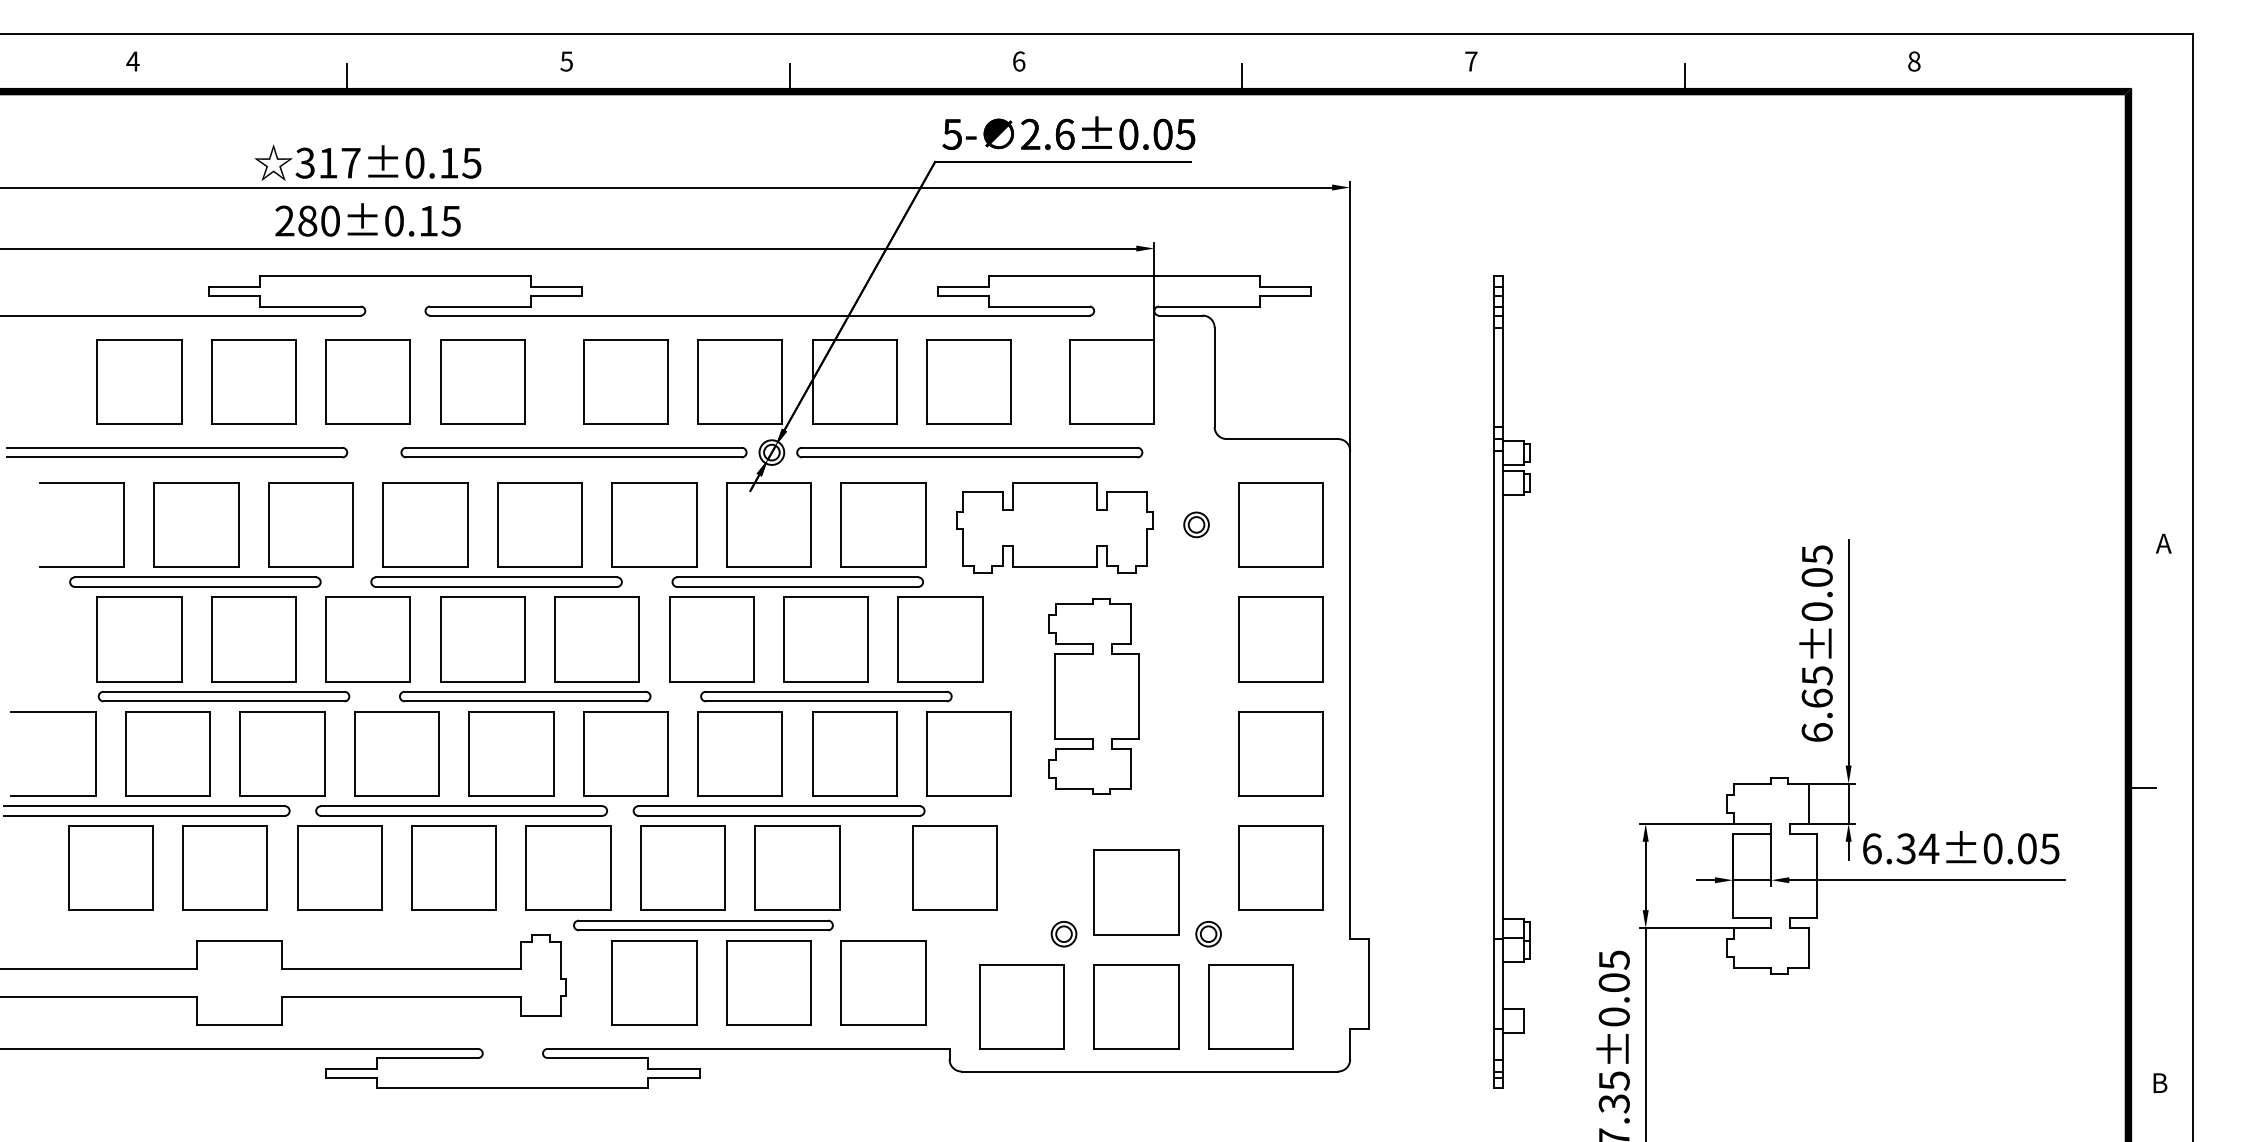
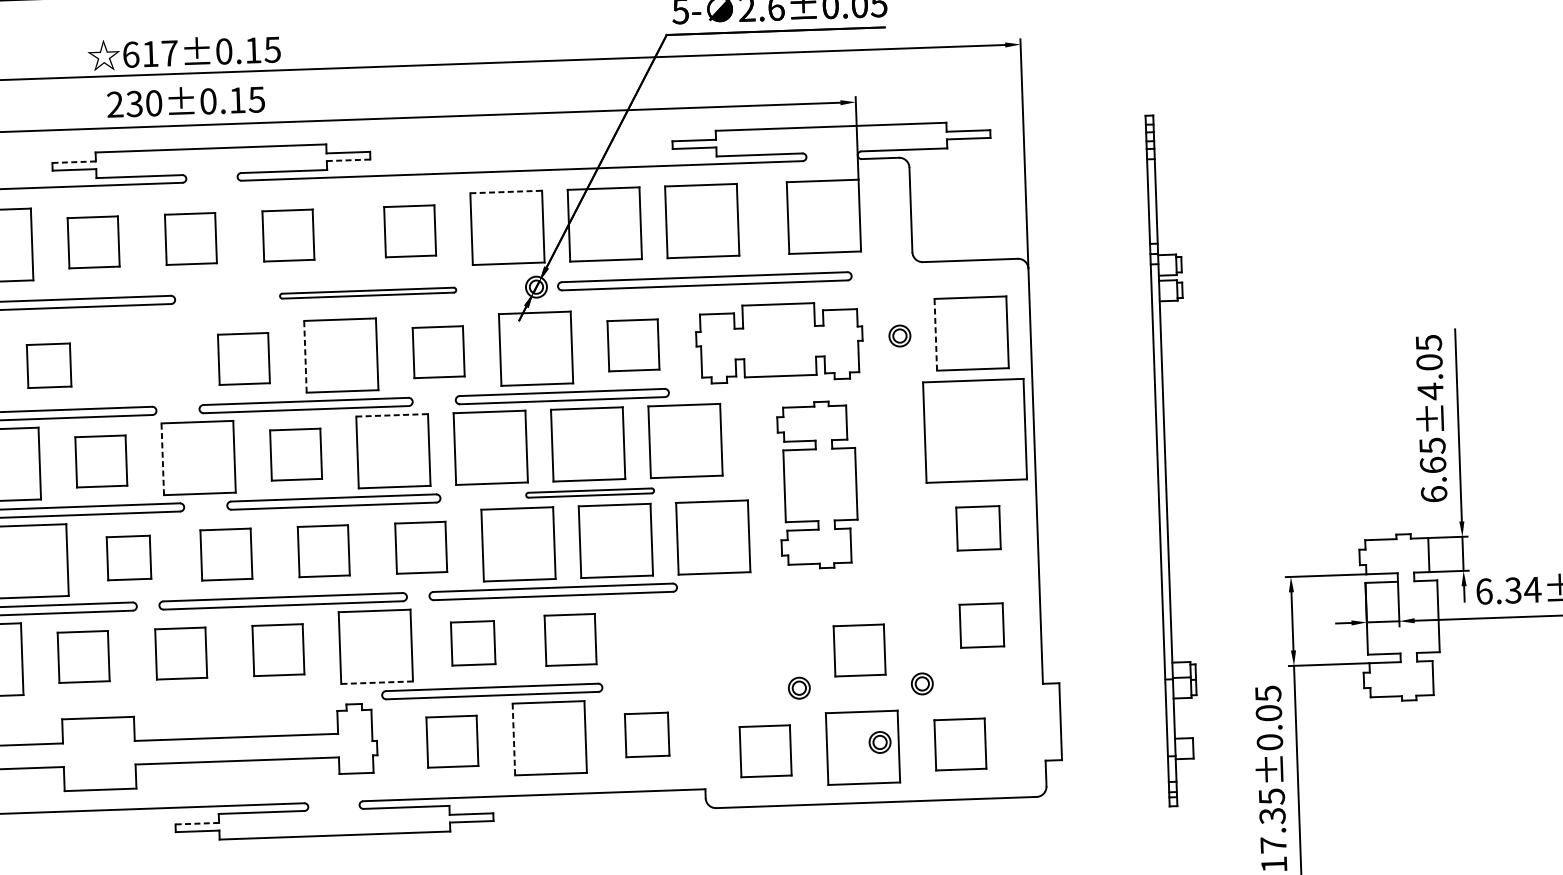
text: (305, 162) -> (131, 54), 317±0.15 -> 617±0.15
text: (307, 220) -> (134, 103), 280±0.15 -> 230±0.15
line: (234, 286) -> (74, 161), solid -> dashed
line: (556, 296) -> (348, 160), solid -> dashed
line: (740, 339) -> (506, 191), solid -> dashed
part: (253, 381) -> (93, 242), size x0.7
part: (367, 381) -> (190, 238), size x0.7
part: (482, 381) -> (288, 235), size x0.7
part: (625, 381) -> (409, 231), size x0.7
part: (573, 452) -> (367, 292), size x0.6
part: (196, 524) -> (49, 365), size x0.6
part: (310, 524) -> (146, 362), removed
part: (425, 524) -> (243, 358), size x0.7
line: (497, 524) -> (305, 356), solid -> dashed
part: (654, 524) -> (438, 351), size x0.7
part: (883, 524) -> (633, 345), size x0.7
line: (1238, 524) -> (935, 334), solid -> dashed
line: (597, 597) -> (392, 415), solid -> dashed
text: (1816, 611) -> (1429, 391), 0.05 -> 4.05
line: (326, 638) -> (163, 458), solid -> dashed
part: (253, 639) -> (100, 461), size x0.7
part: (482, 639) -> (295, 454), size x0.7
part: (1280, 639) -> (974, 431), size x1.4
part: (826, 696) -> (590, 493), size x0.6
part: (282, 753) -> (129, 557), size x0.6
part: (396, 753) -> (226, 554), size x0.7
part: (511, 753) -> (323, 550), size x0.7
part: (625, 753) -> (420, 547), size x0.7
part: (1280, 753) -> (978, 528), size x0.6
part: (224, 867) -> (83, 656), size x0.7
part: (339, 867) -> (180, 652), size x0.7
part: (453, 867) -> (277, 649), size x0.7
part: (682, 867) -> (472, 642), size x0.6
part: (797, 867) -> (570, 639), size x0.7
part: (954, 867) -> (704, 634), removed
part: (1280, 867) -> (981, 625), size x0.6
part: (1136, 892) -> (859, 650), size x0.7
line: (568, 910) -> (377, 682), solid -> dashed
part: (654, 982) -> (452, 741), size x0.7
part: (883, 982) -> (647, 734), size x0.6
line: (726, 983) -> (513, 740), solid -> dashed
part: (1156, 1001) -> (880, 742), added
part: (1021, 1006) -> (765, 750), size x0.7
part: (1250, 1006) -> (960, 744), size x0.7
line: (351, 1068) -> (197, 823), solid -> dashed

